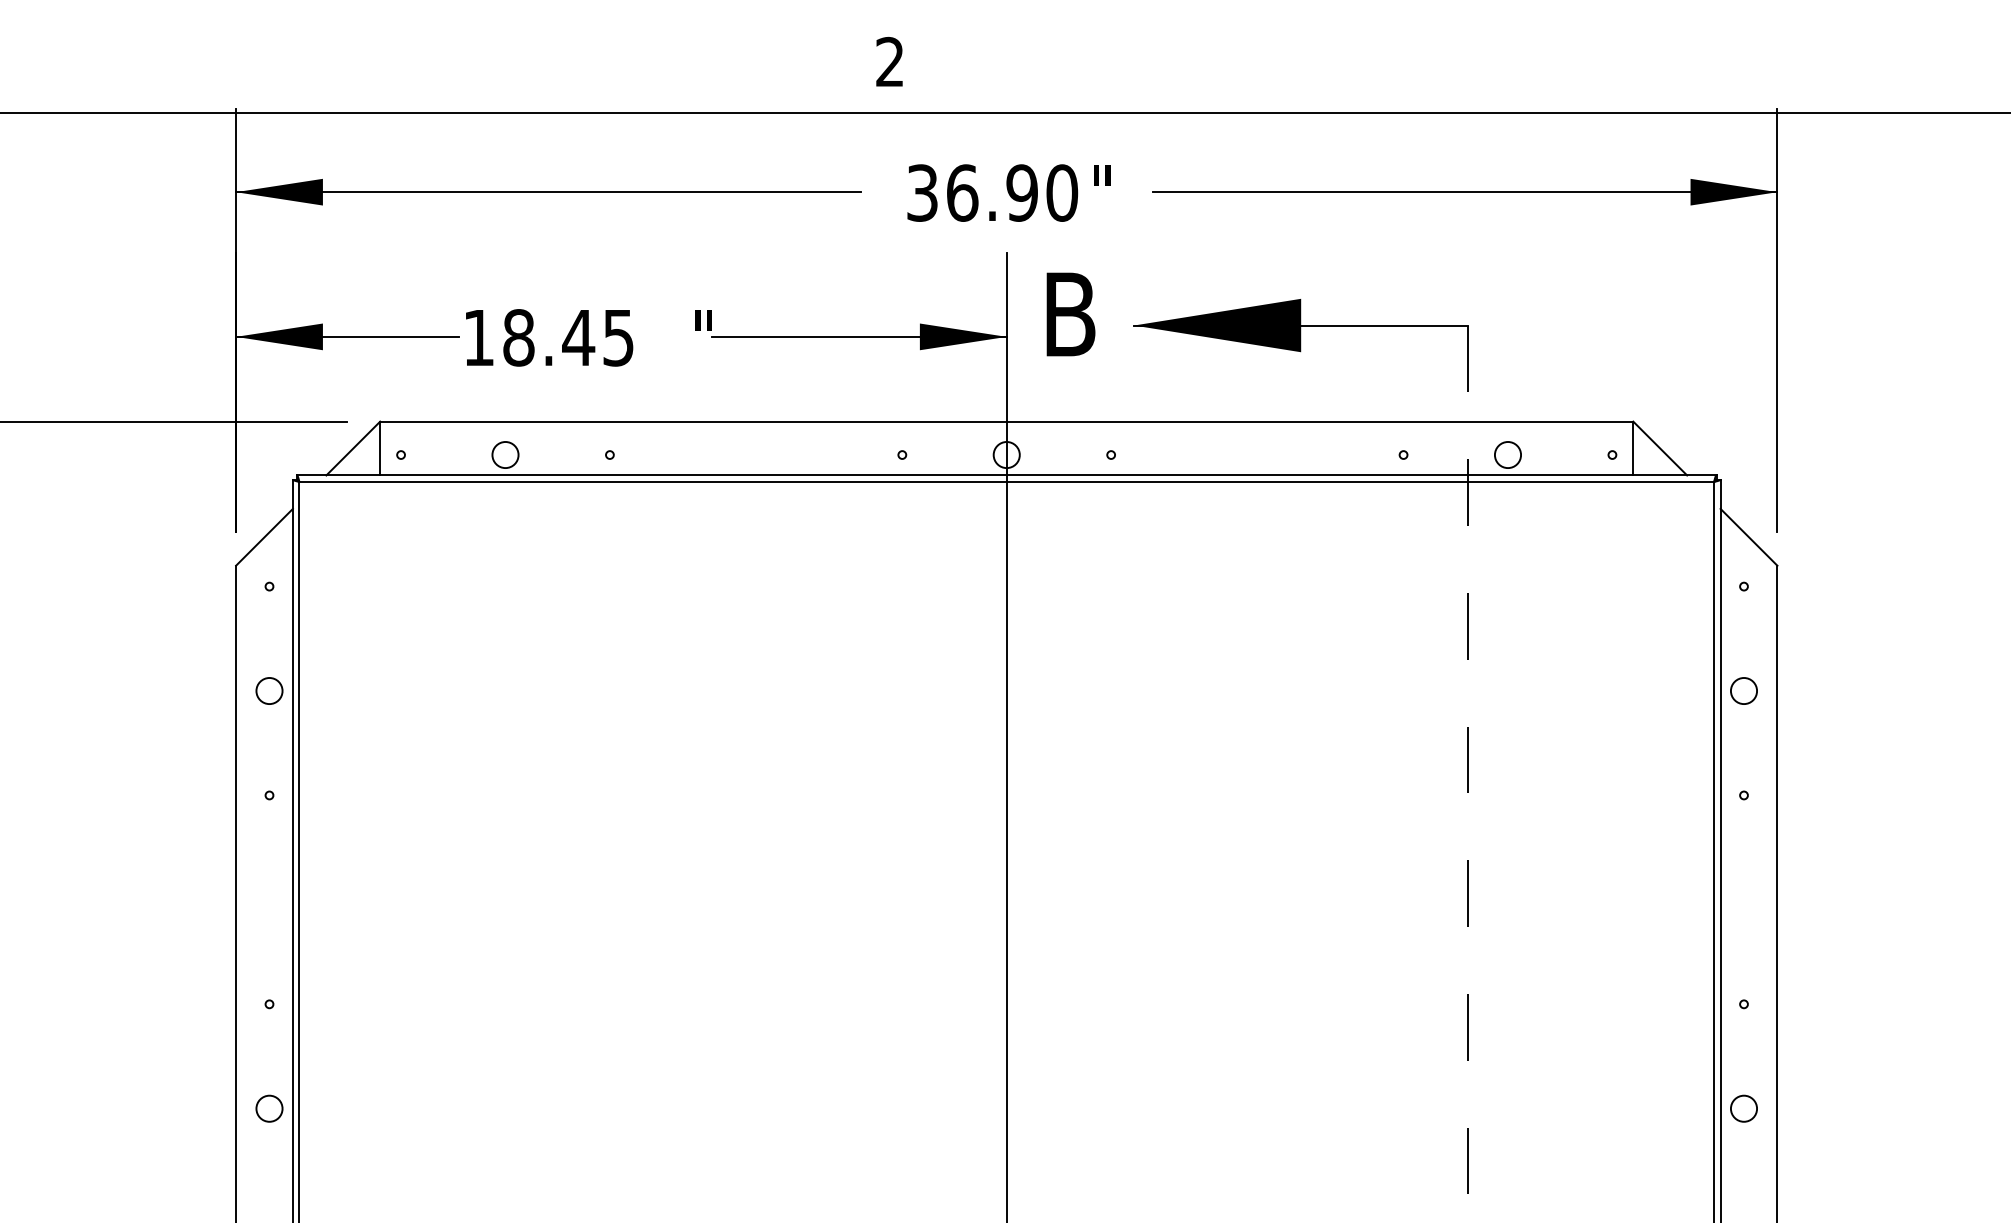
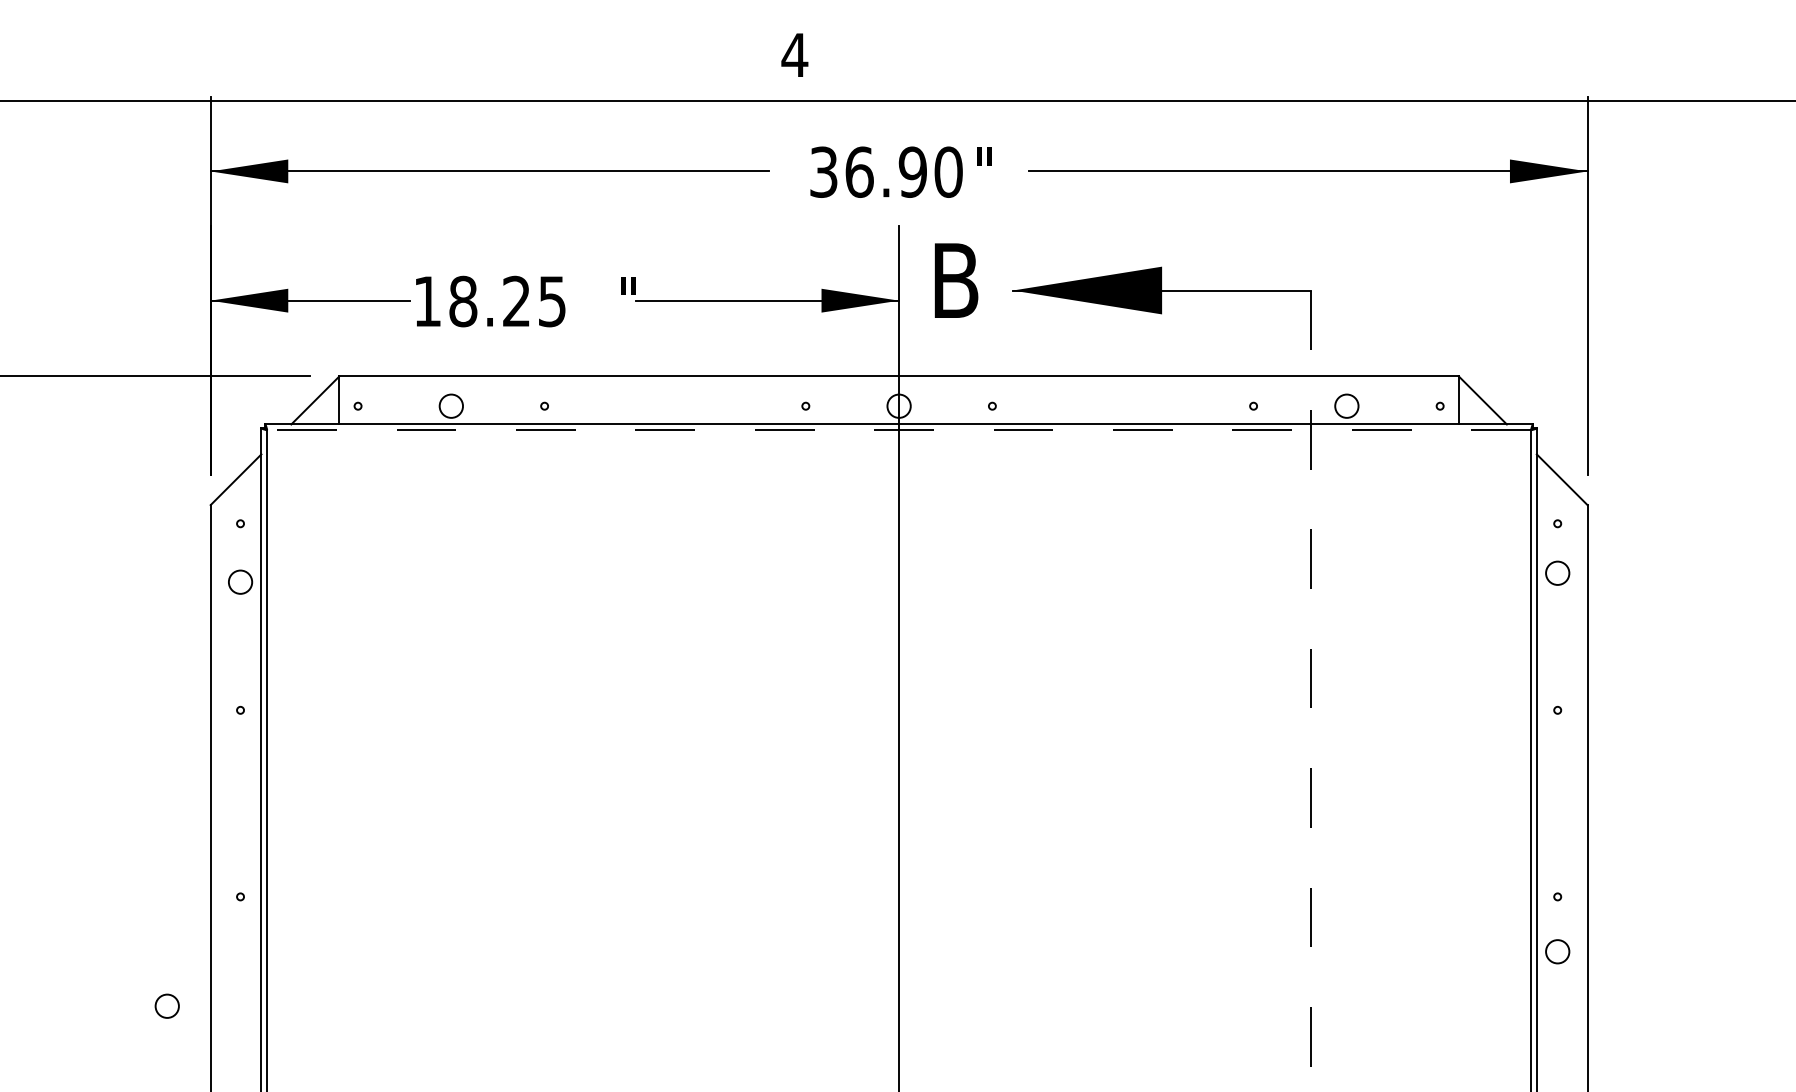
text: (890, 61) -> (795, 54), 2 -> 4
text: (578, 337) -> (516, 301), 18.45 -> 18.25
line: (1006, 481) -> (898, 429), solid -> dashed
circle: (269, 690) -> (240, 581), moved
circle: (1743, 690) -> (1557, 572), moved
circle: (269, 1108) -> (167, 1006), moved
circle: (1743, 1108) -> (1557, 951), moved

